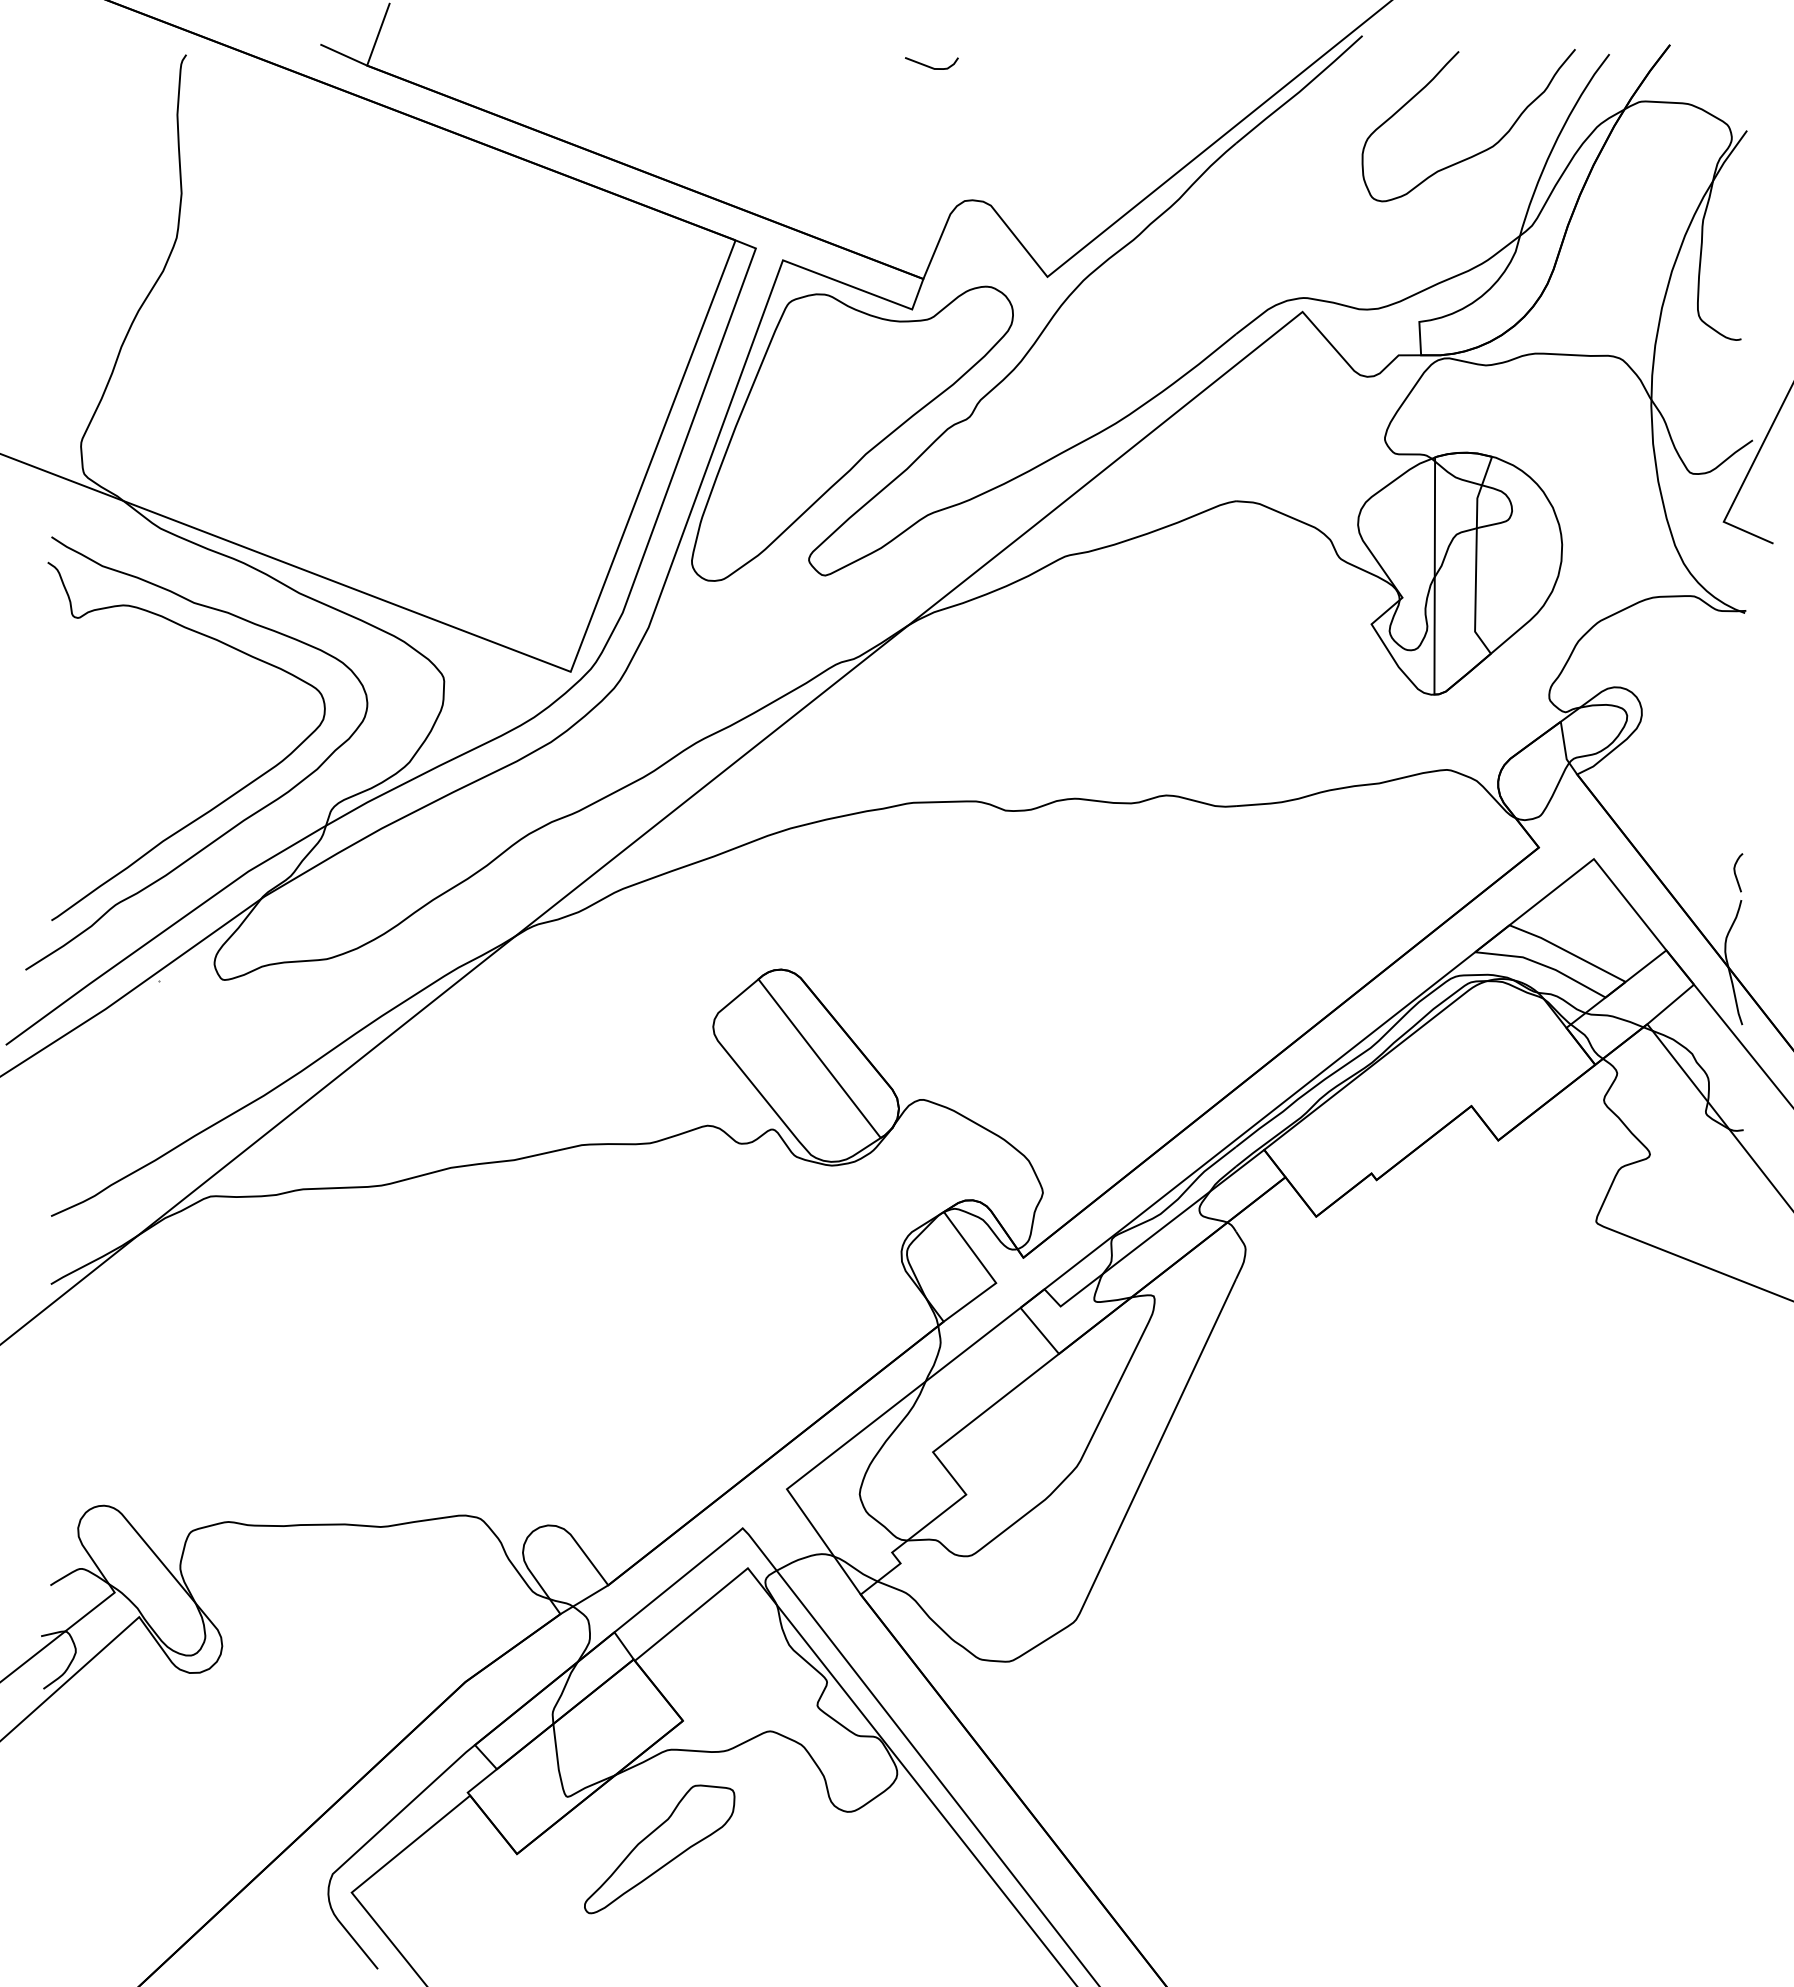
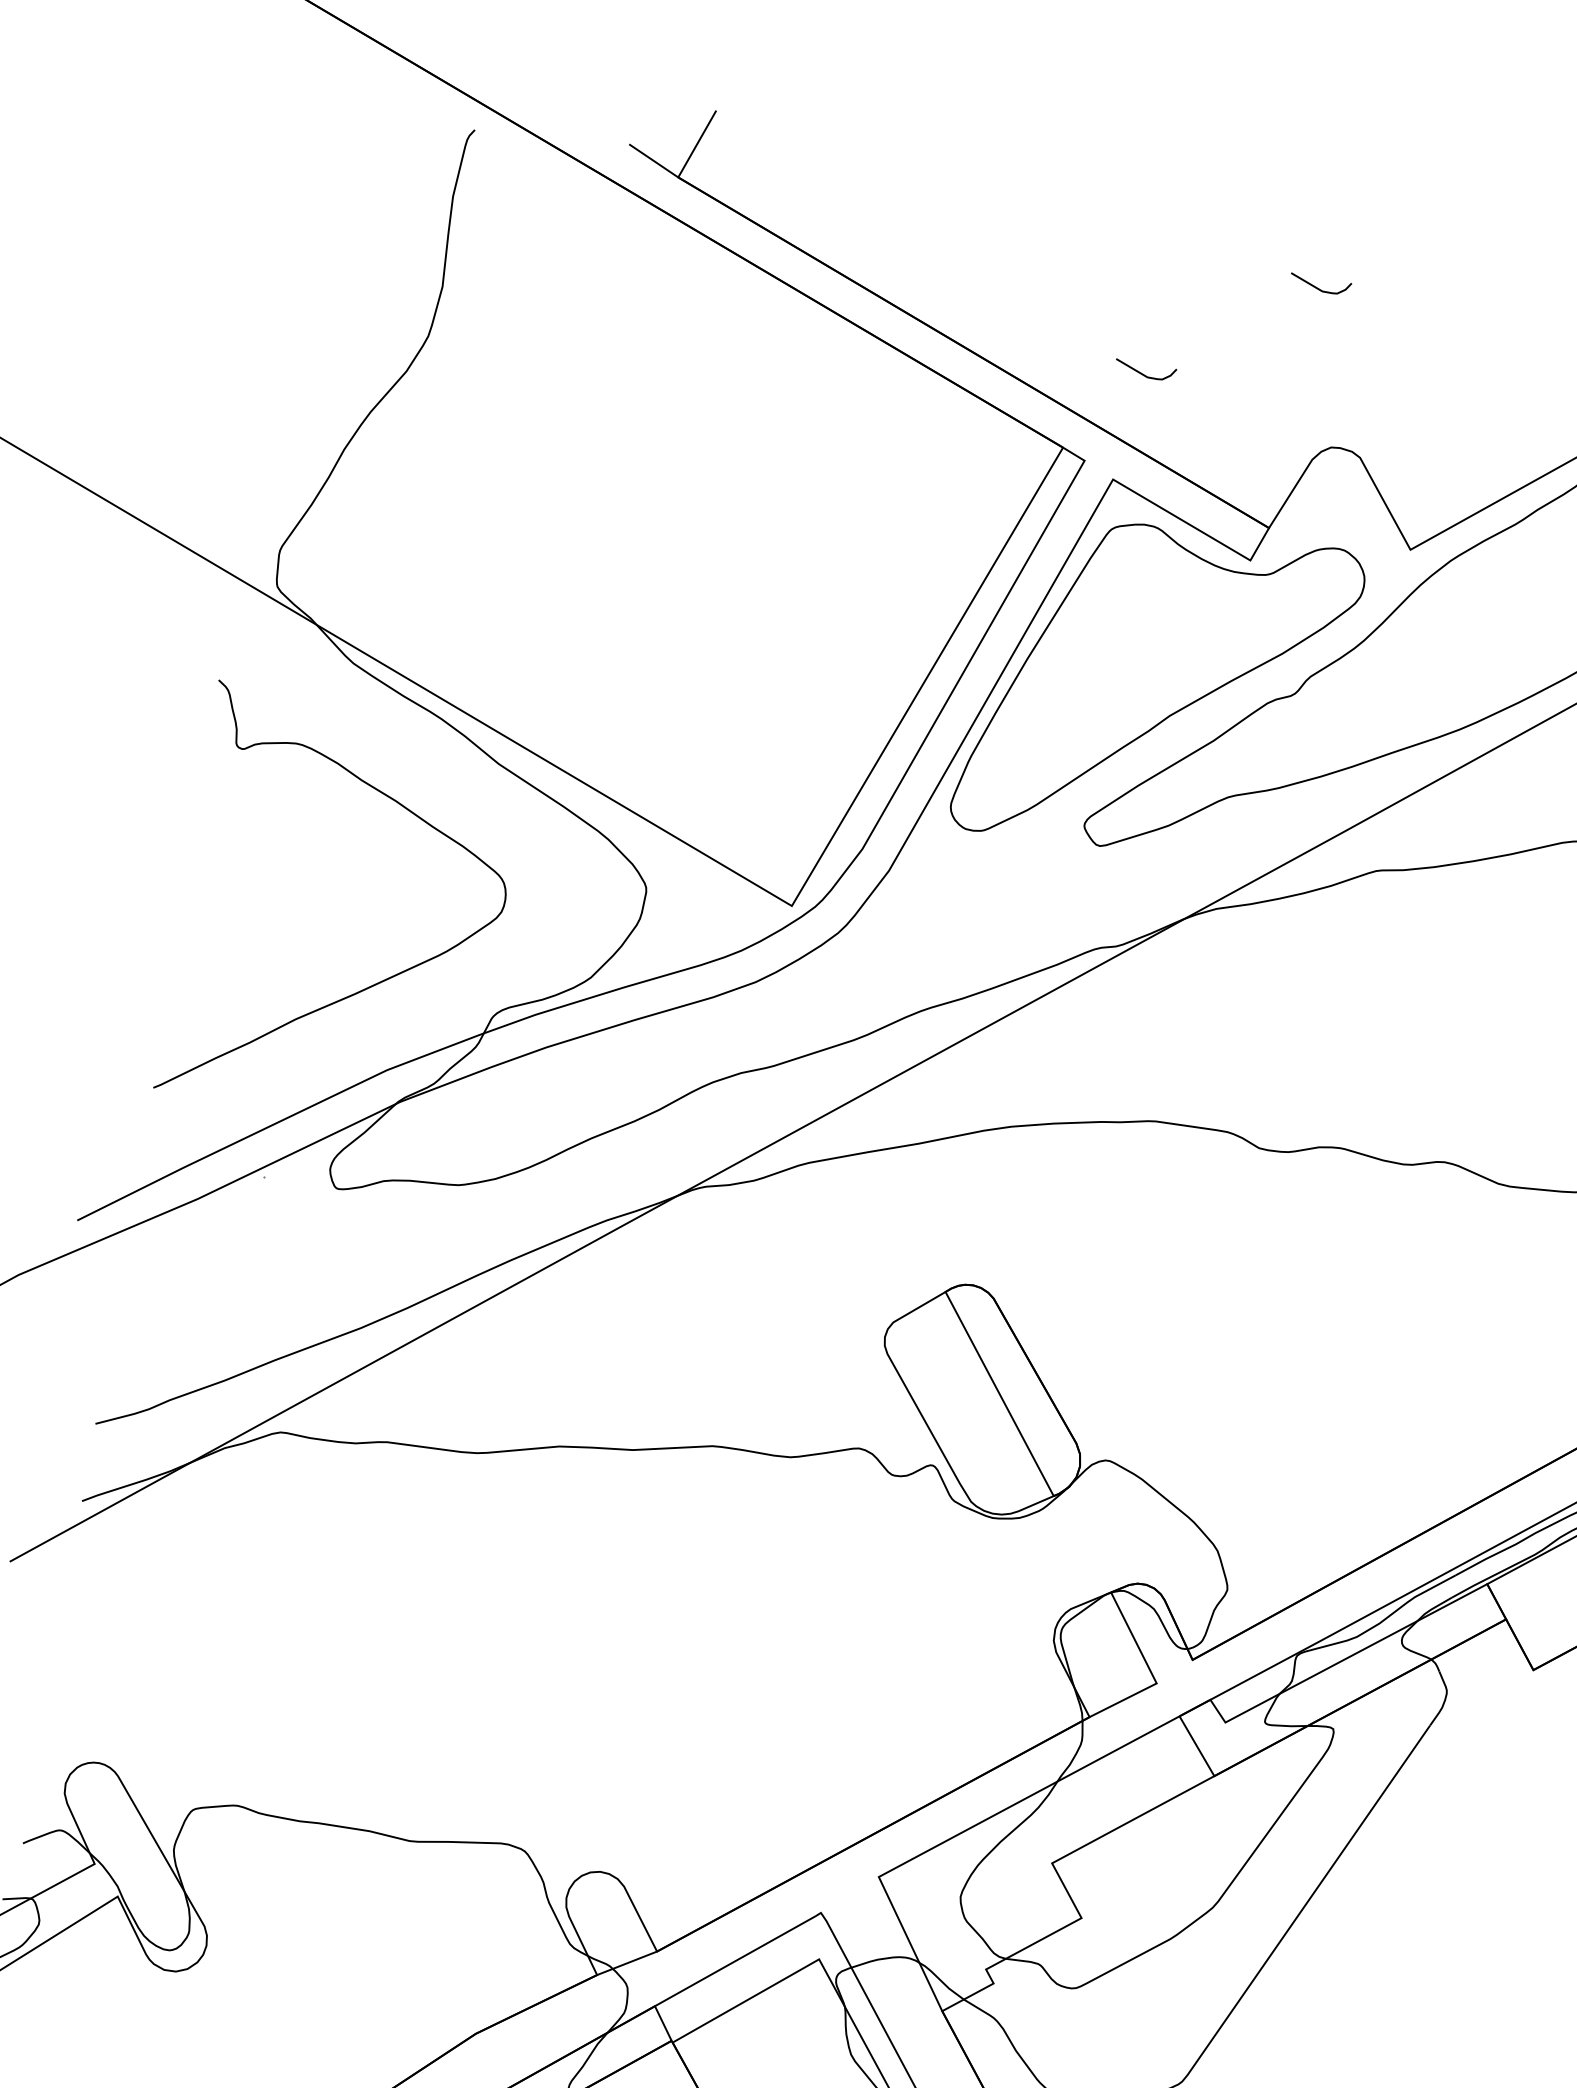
curve: (794, 165) -> (1144, 373), added
curve: (240, 821) -> (387, 1011), removed

